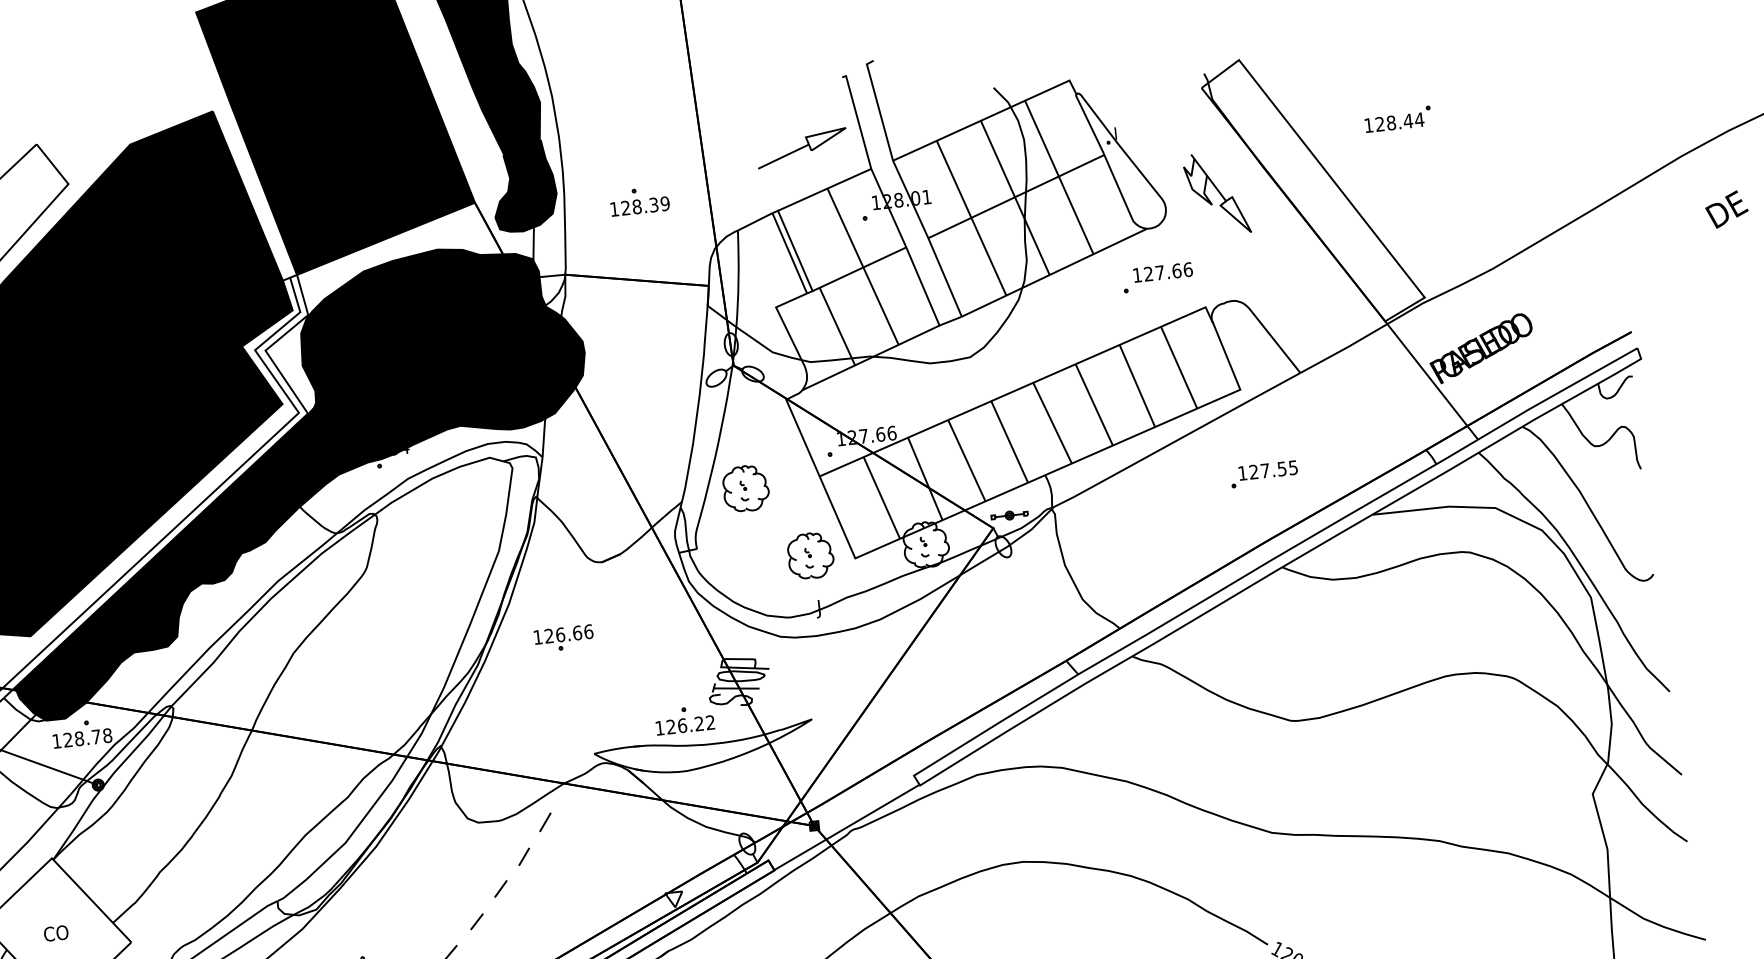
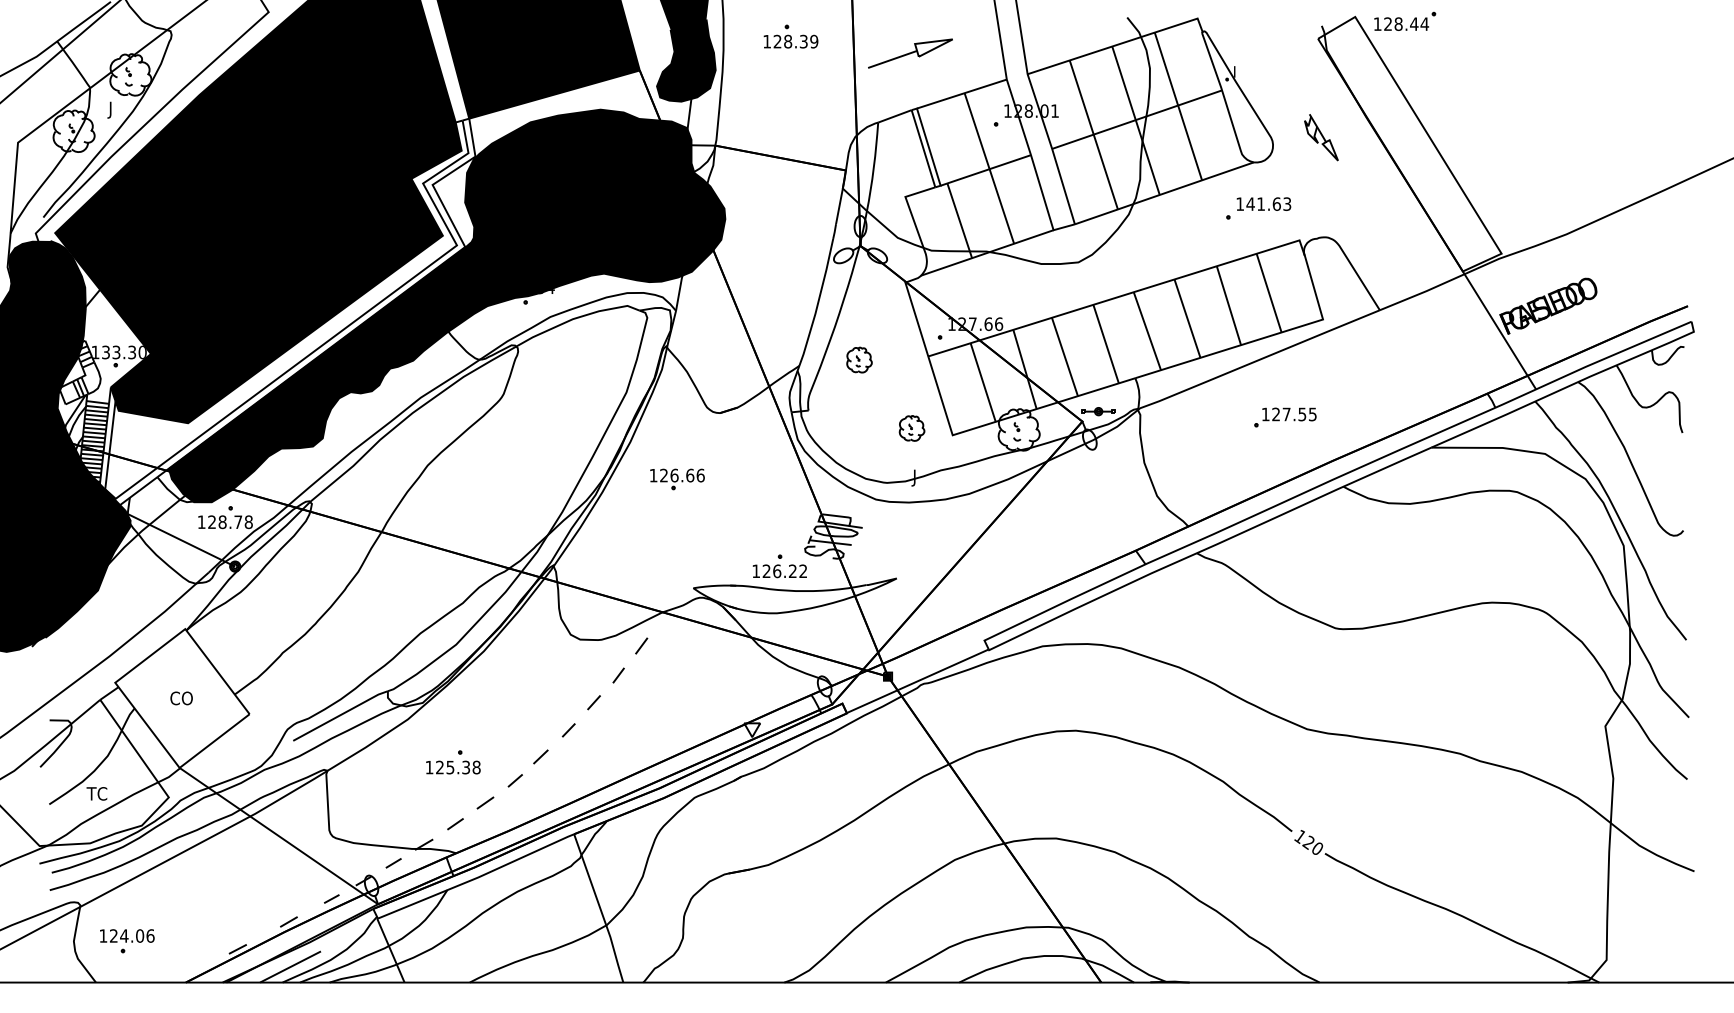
part: (1398, 118) -> (1405, 20), moved
part: (802, 148) -> (910, 53), moved
part: (1217, 193) -> (1321, 137), size x0.6
part: (639, 201) -> (790, 36), moved
text: (1167, 271) -> (1268, 203), 127.66 -> 141.63
part: (1264, 474) -> (1285, 417), moved
part: (745, 487) -> (859, 359), size x0.6
part: (810, 555) -> (911, 428), size x0.6

